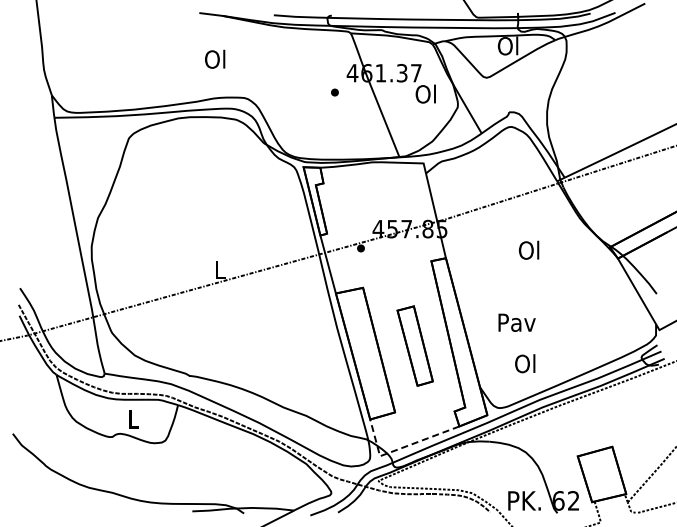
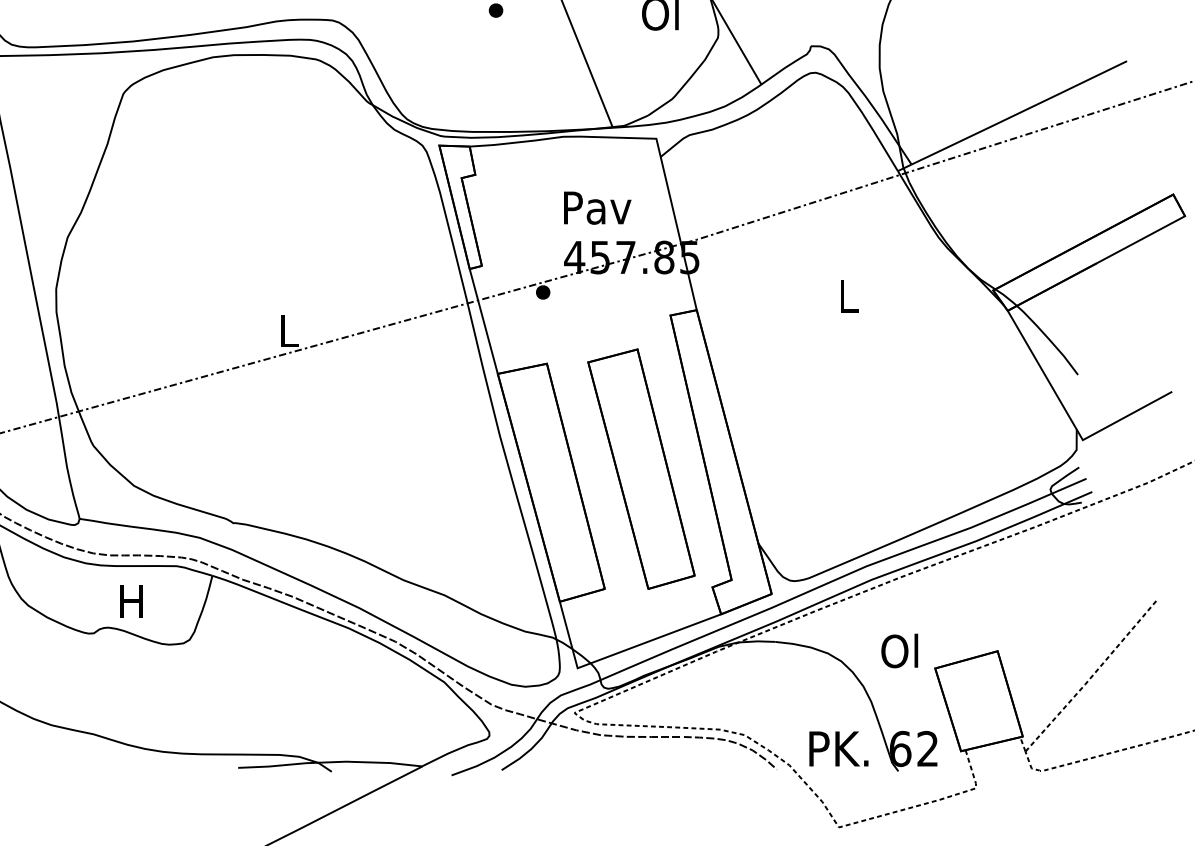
text: (528, 249) -> (846, 294), Ol -> L
text: (516, 322) -> (596, 207), moved
part: (414, 345) -> (639, 467), size x1.67
text: (525, 363) -> (900, 650), moved
text: (133, 419) -> (131, 601), L -> H
line: (400, 448) -> (614, 654), dashed -> solid

